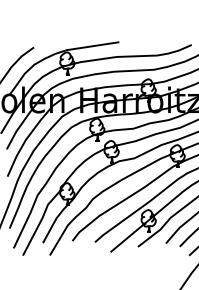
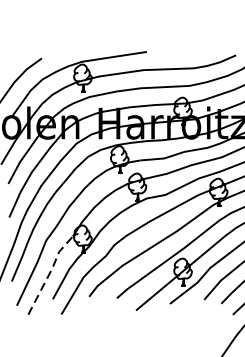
line: (40, 222) -> (49, 273), solid -> dashed

